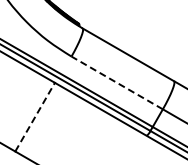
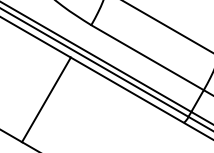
line: (117, 82) -> (147, 57), dashed -> solid
line: (35, 117) -> (46, 100), dashed -> solid

